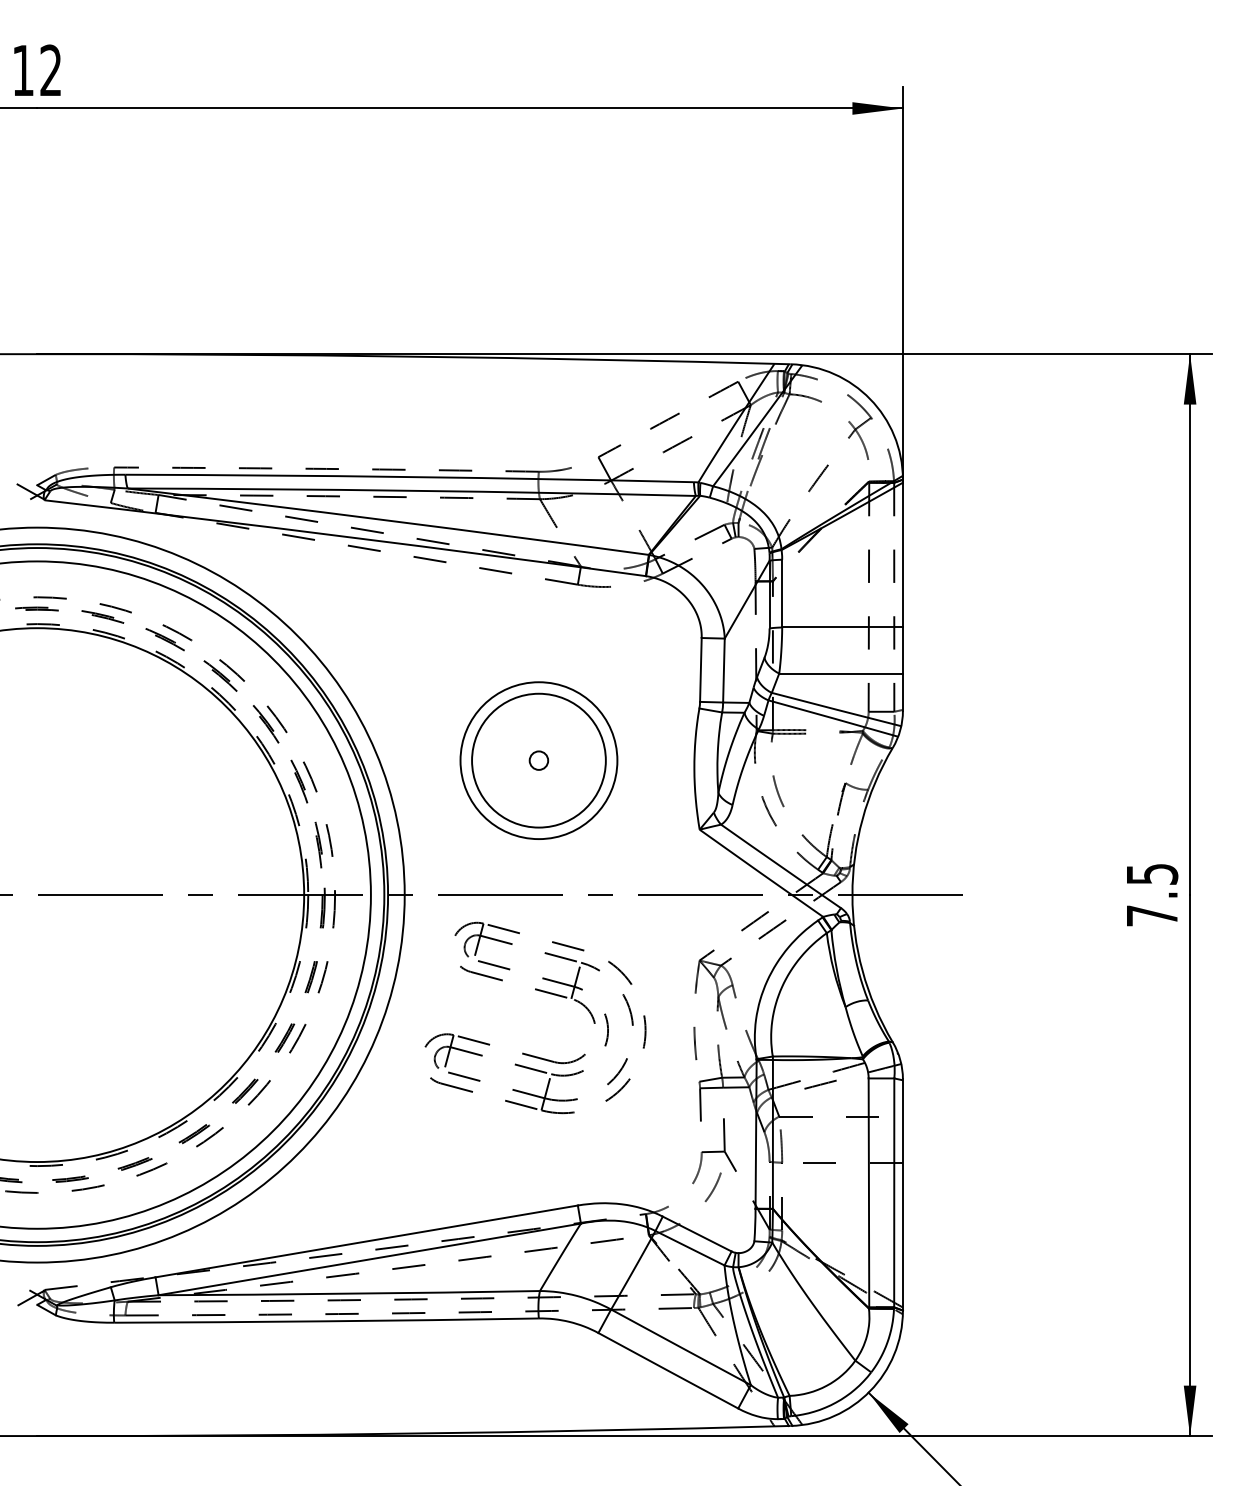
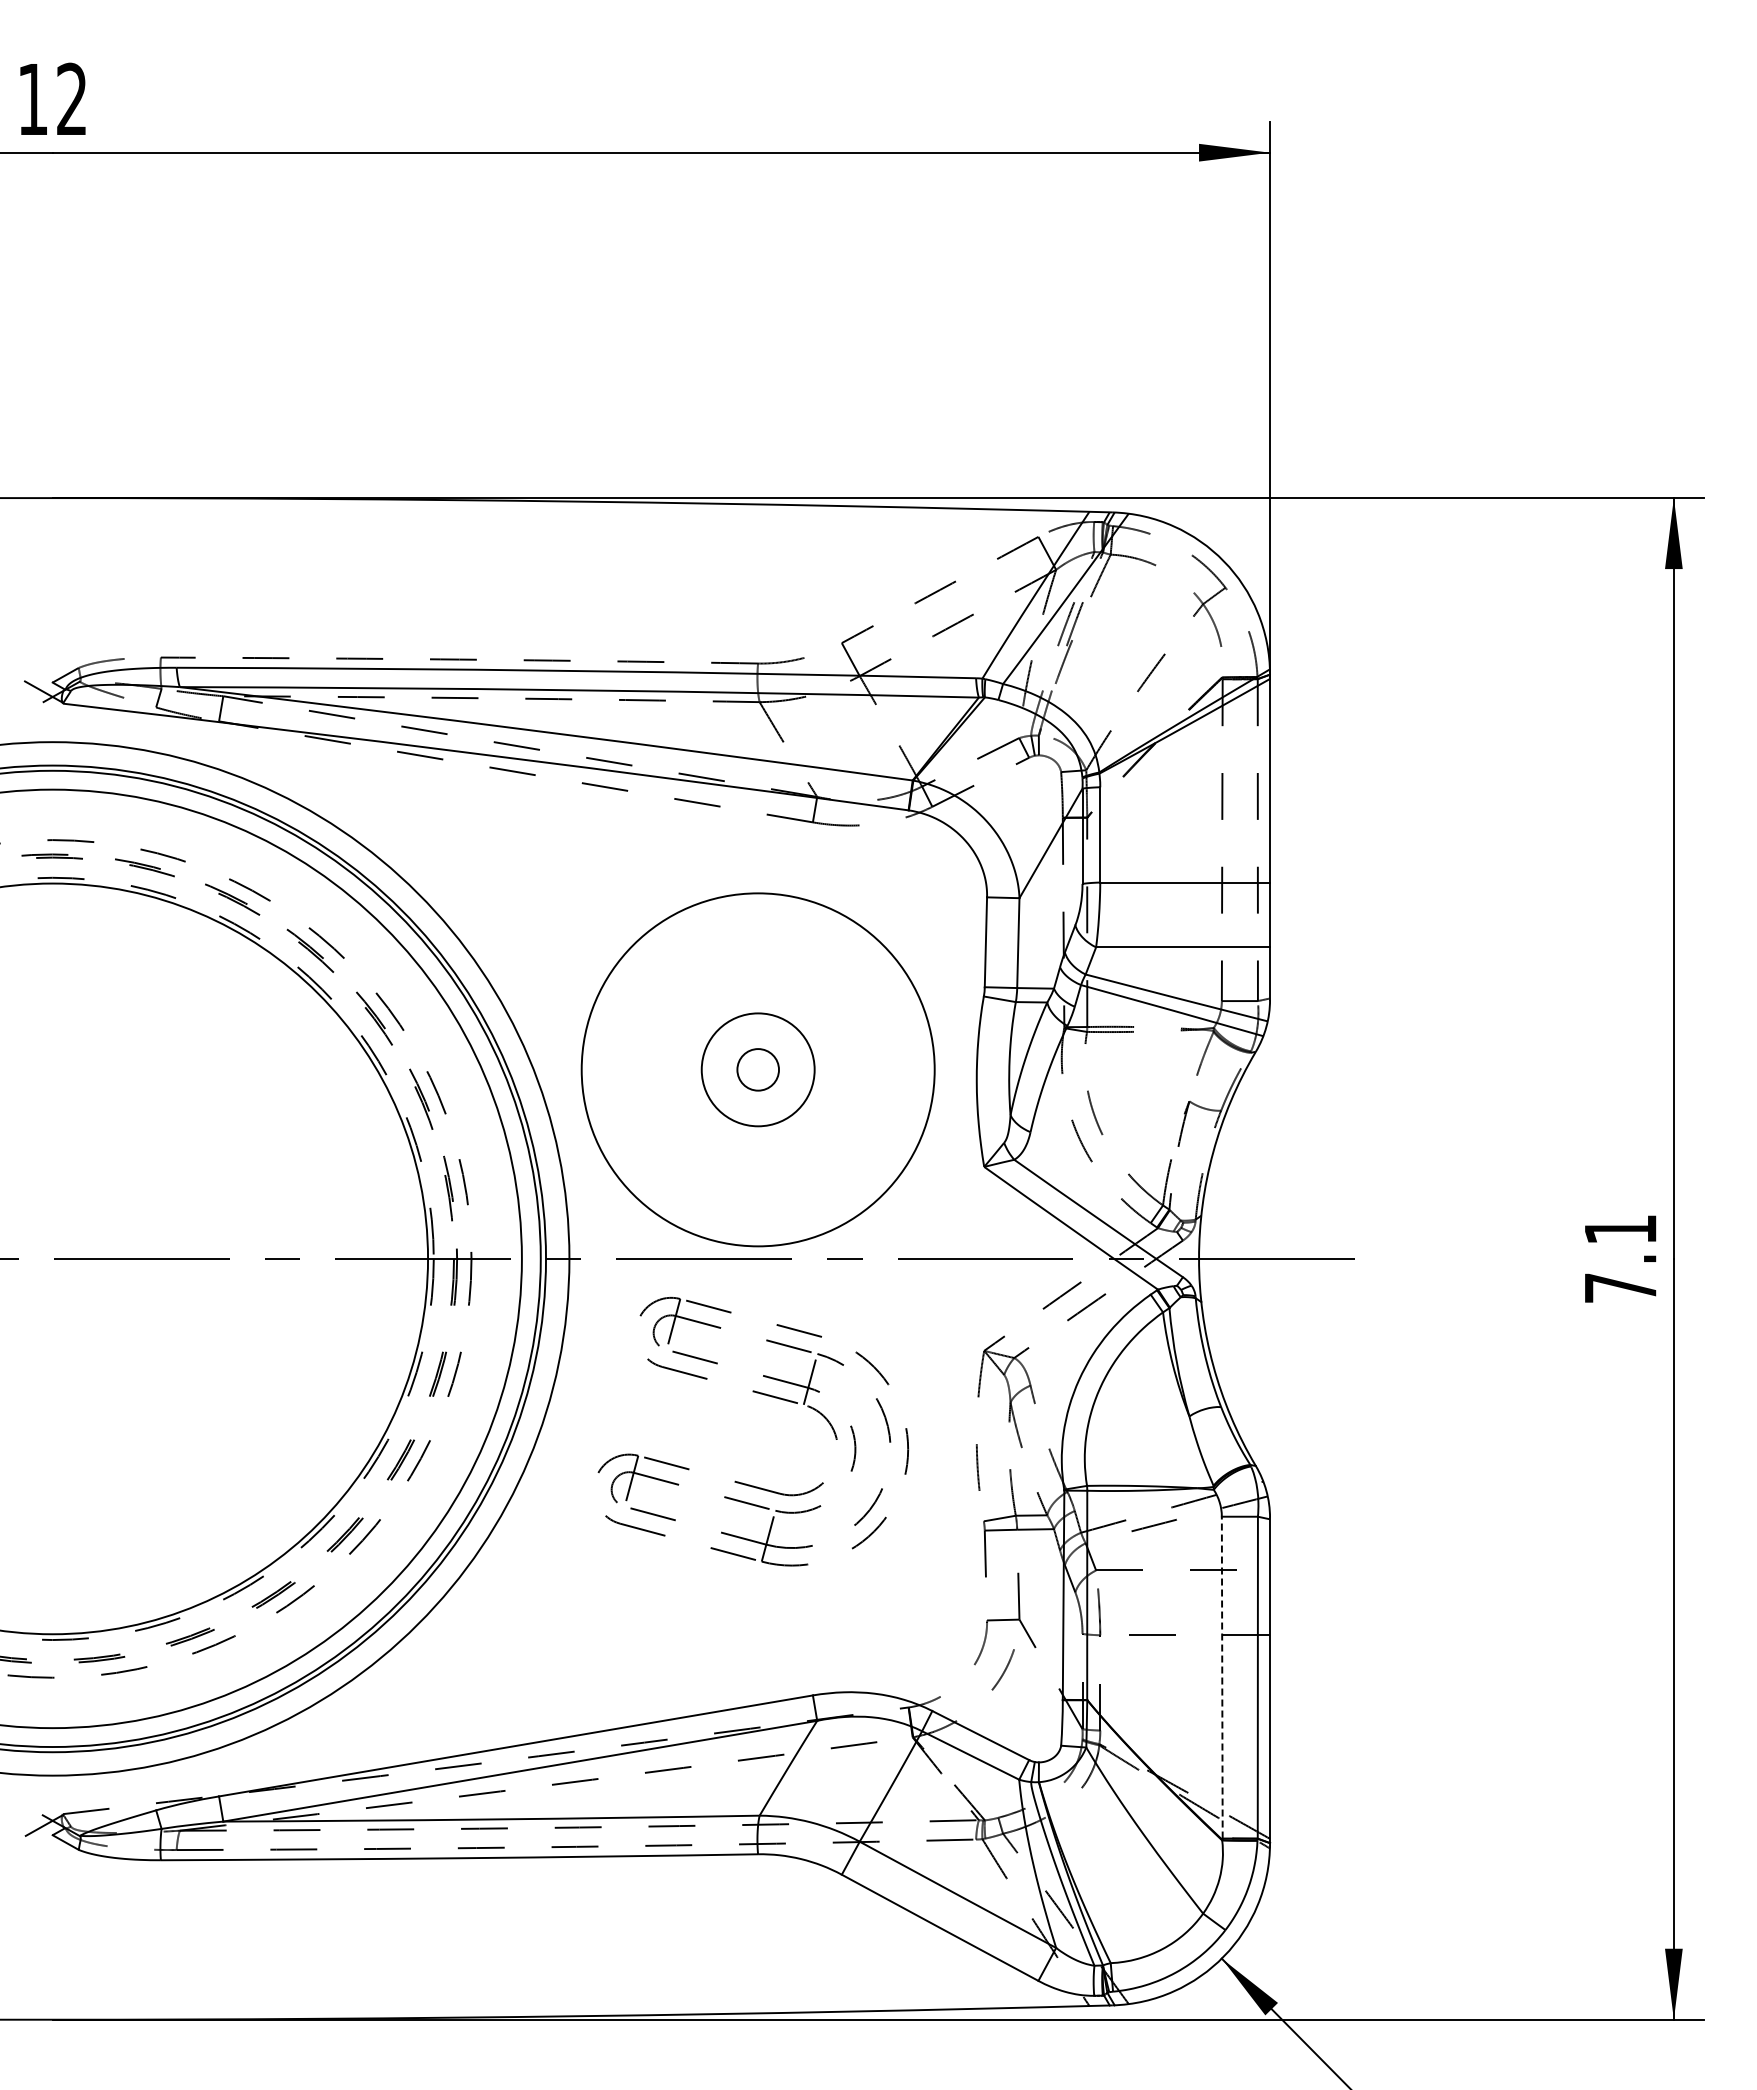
circle: (538, 760) -> (757, 1069), size x1.6
circle: (539, 760) -> (758, 1069), size x0.6
circle: (539, 760) -> (758, 1069), size x1.6
text: (1152, 874) -> (1621, 1229), 7.5 -> 7.1
line: (869, 1192) -> (1222, 1677), solid -> dashed

